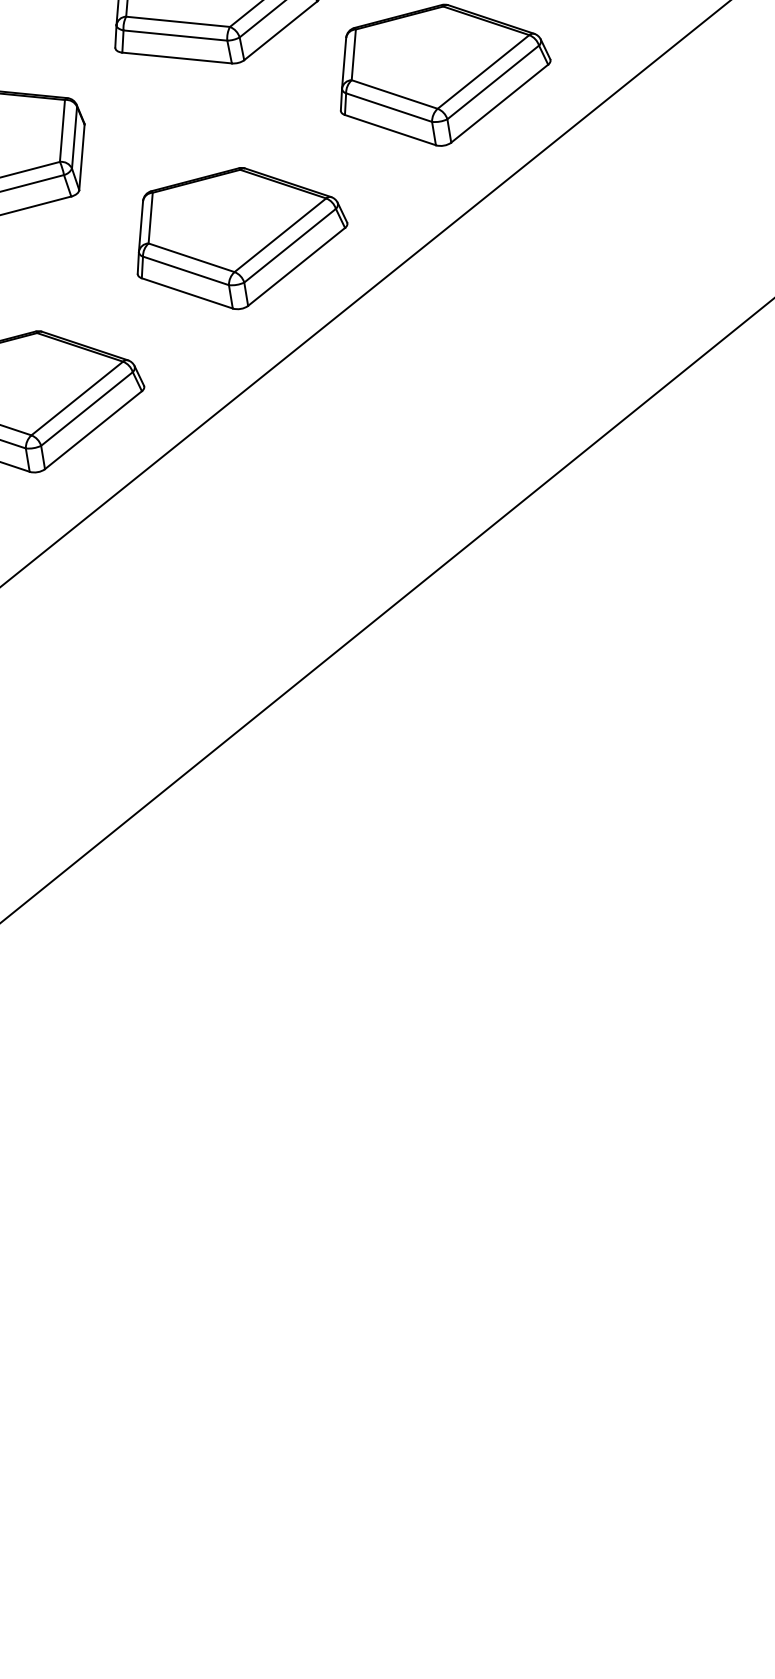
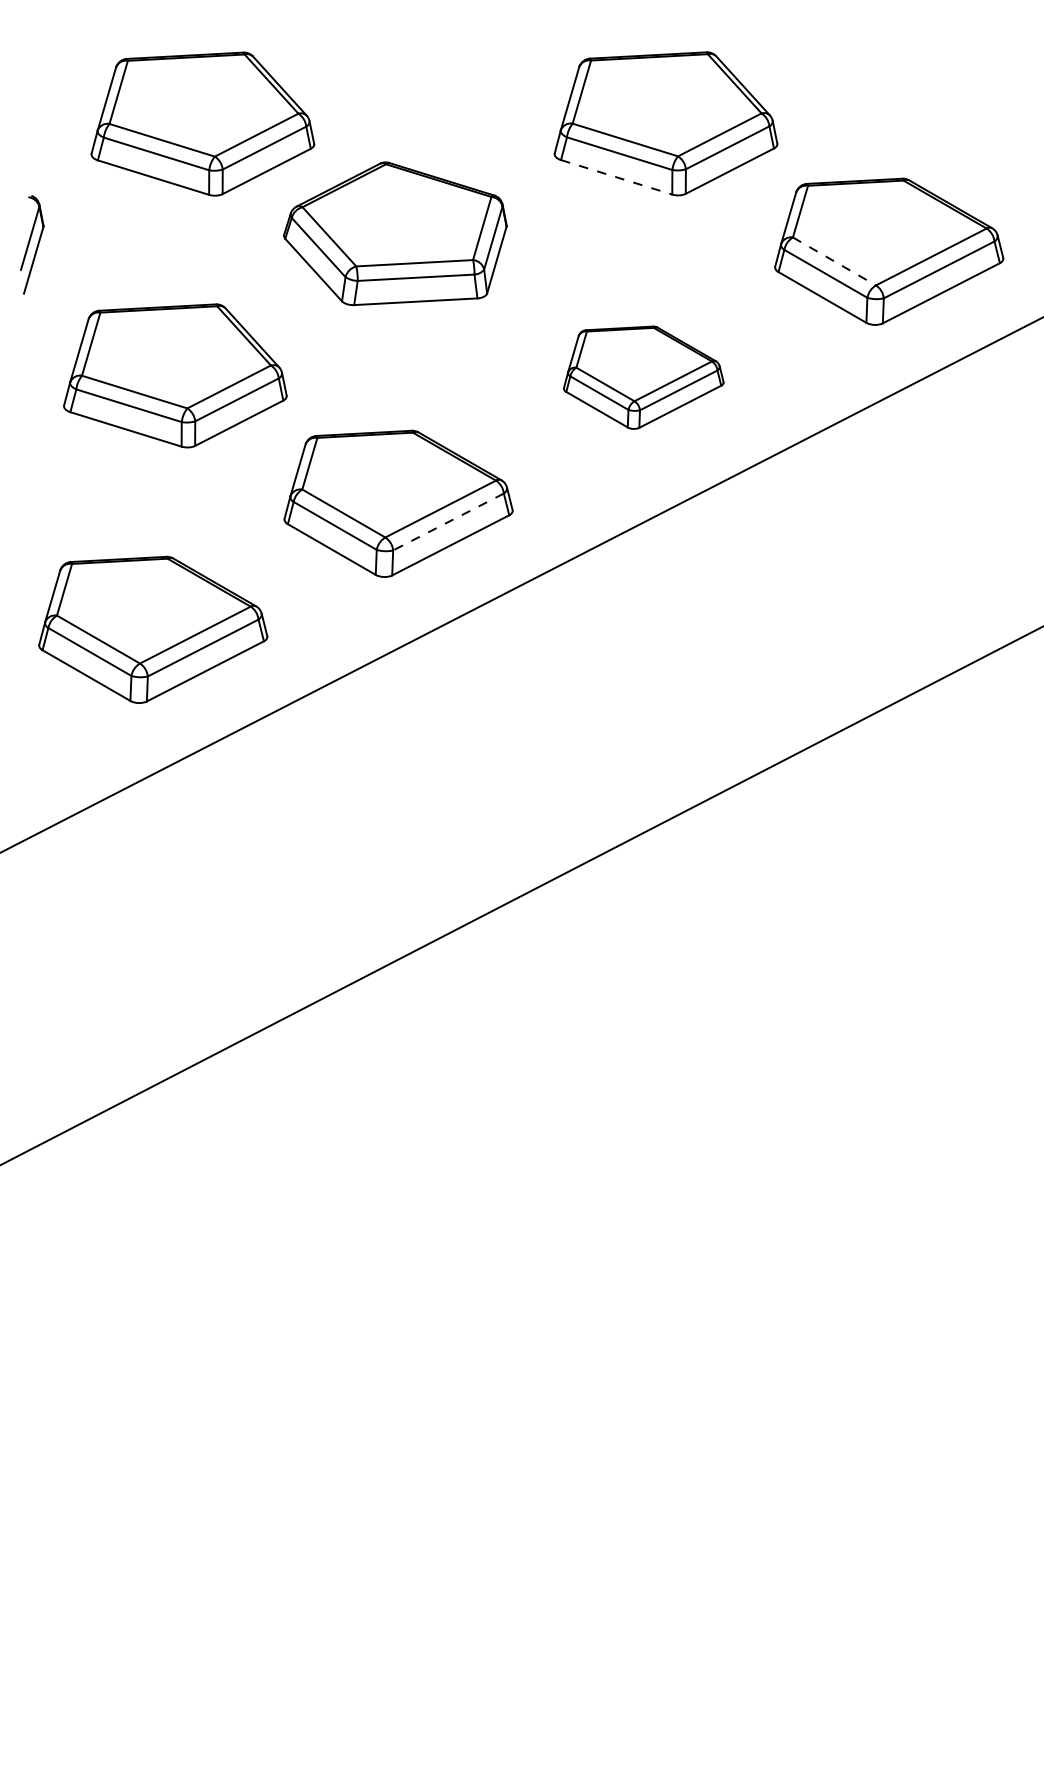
line: (177, 58) -> (617, 177), solid -> dashed
line: (394, 94) -> (834, 261), solid -> dashed
part: (239, 238) -> (643, 377), size x0.7
line: (87, 409) -> (448, 522), solid -> dashed

